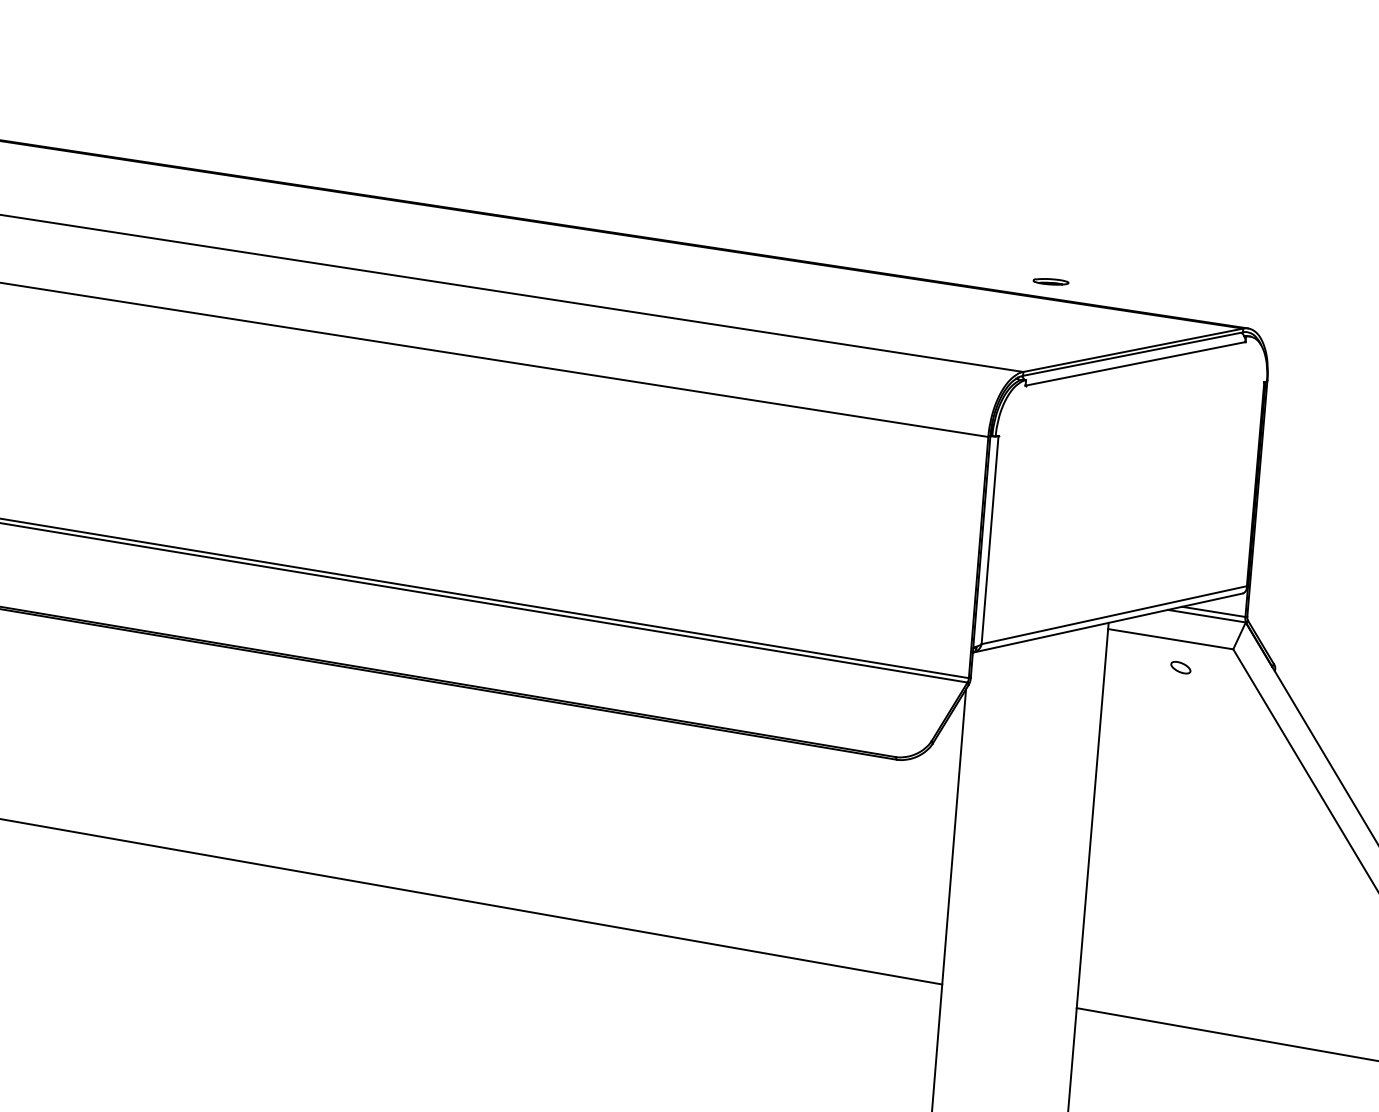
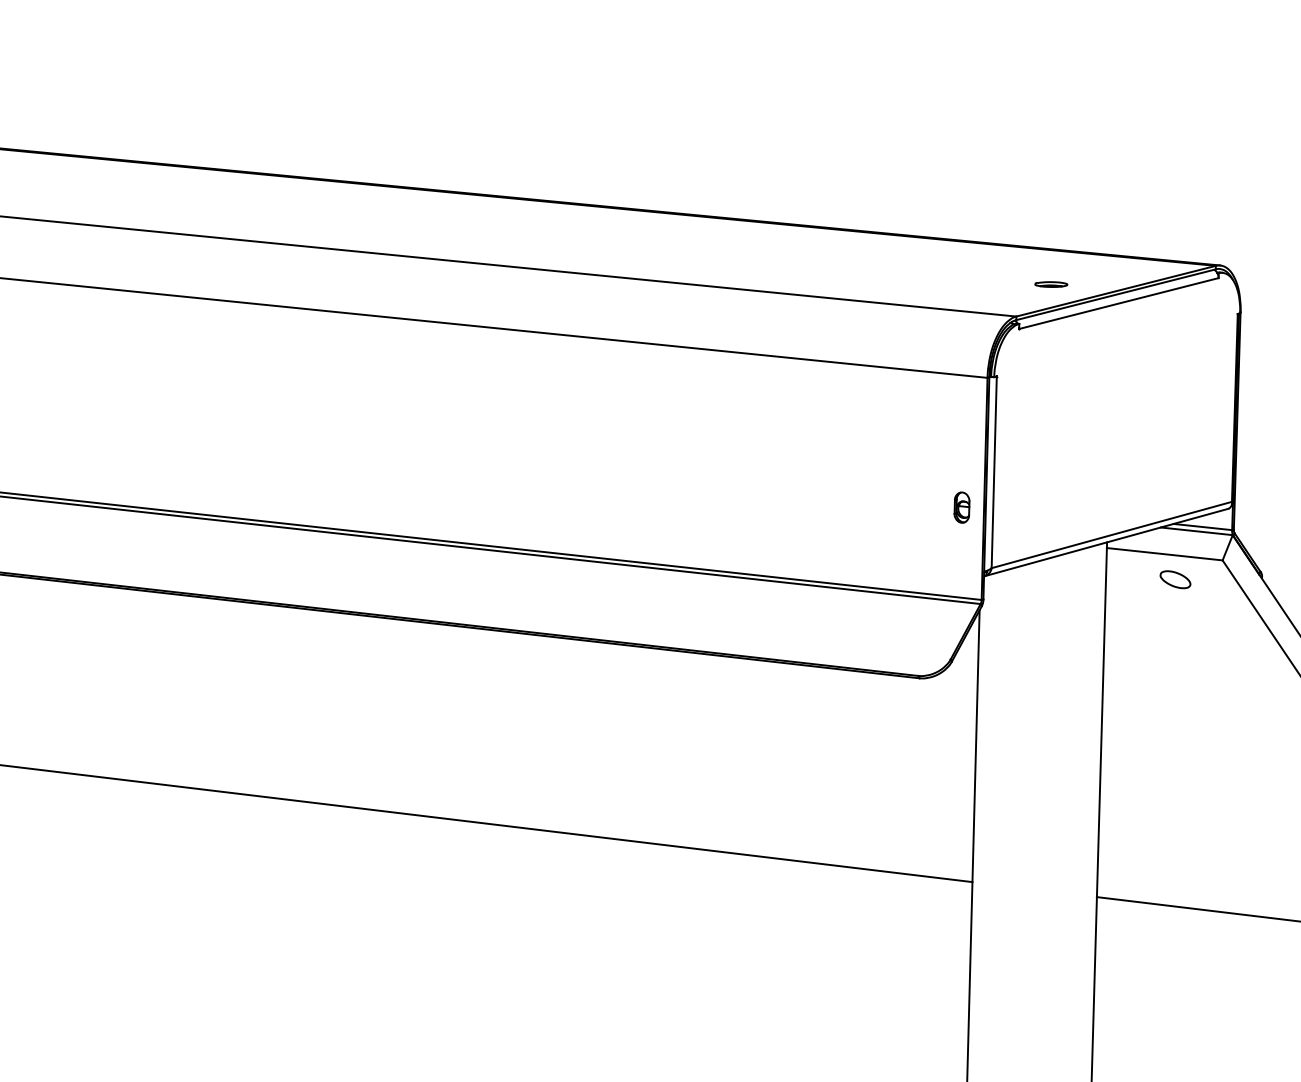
part: (1051, 281) -> (1051, 284), moved
part: (952, 576) -> (961, 507), added
part: (1180, 667) -> (1175, 579), size x1.67

